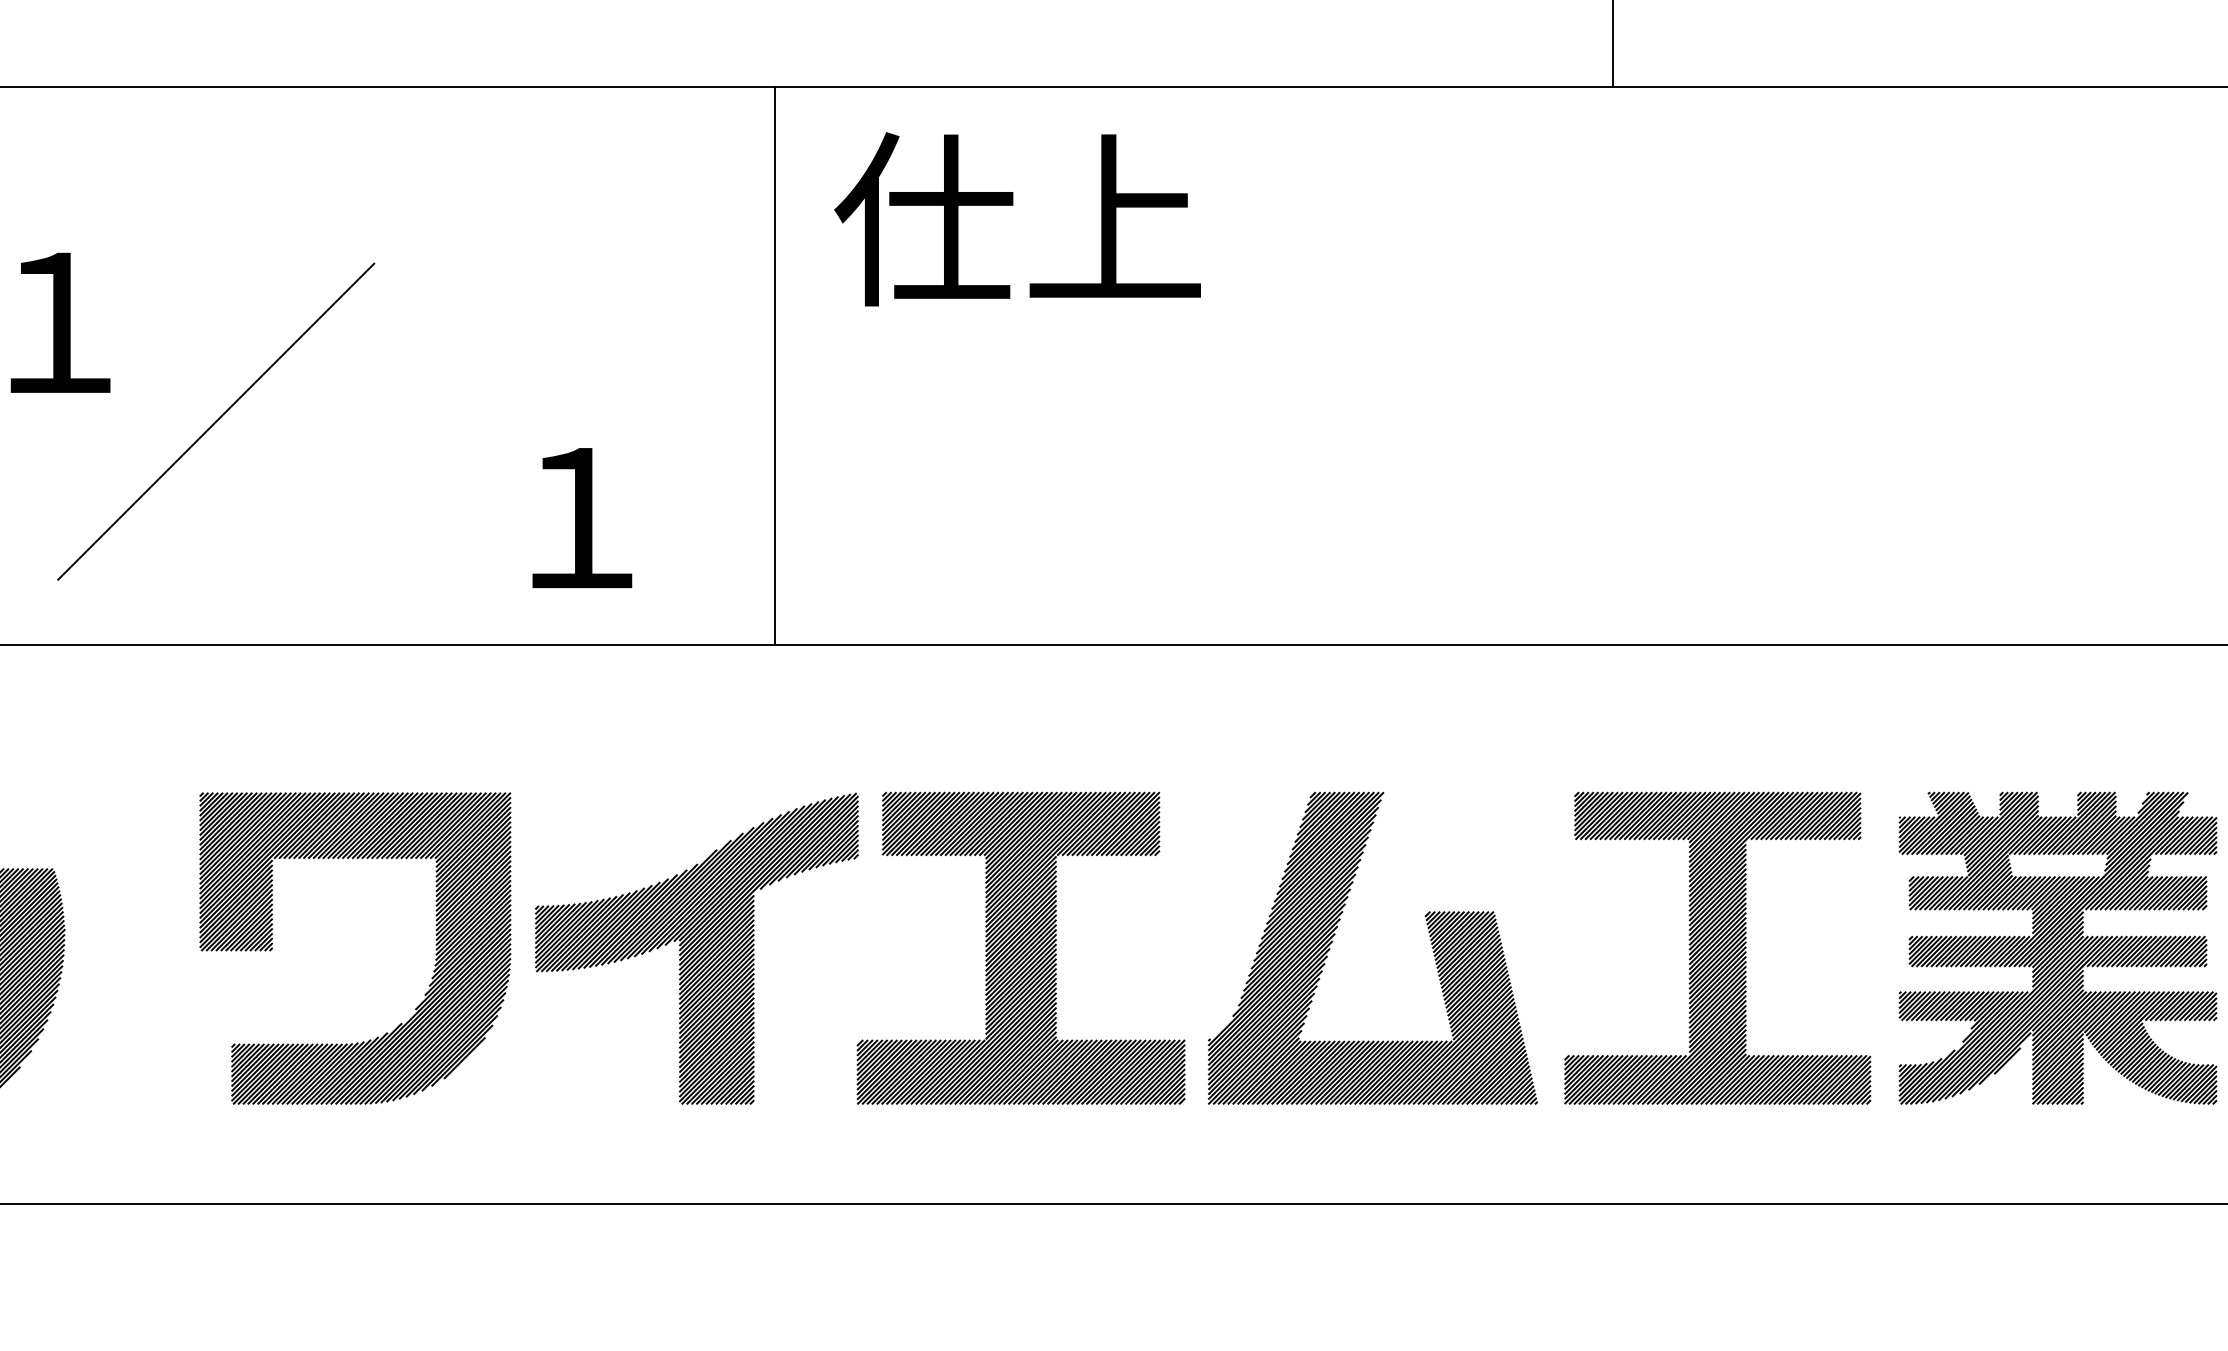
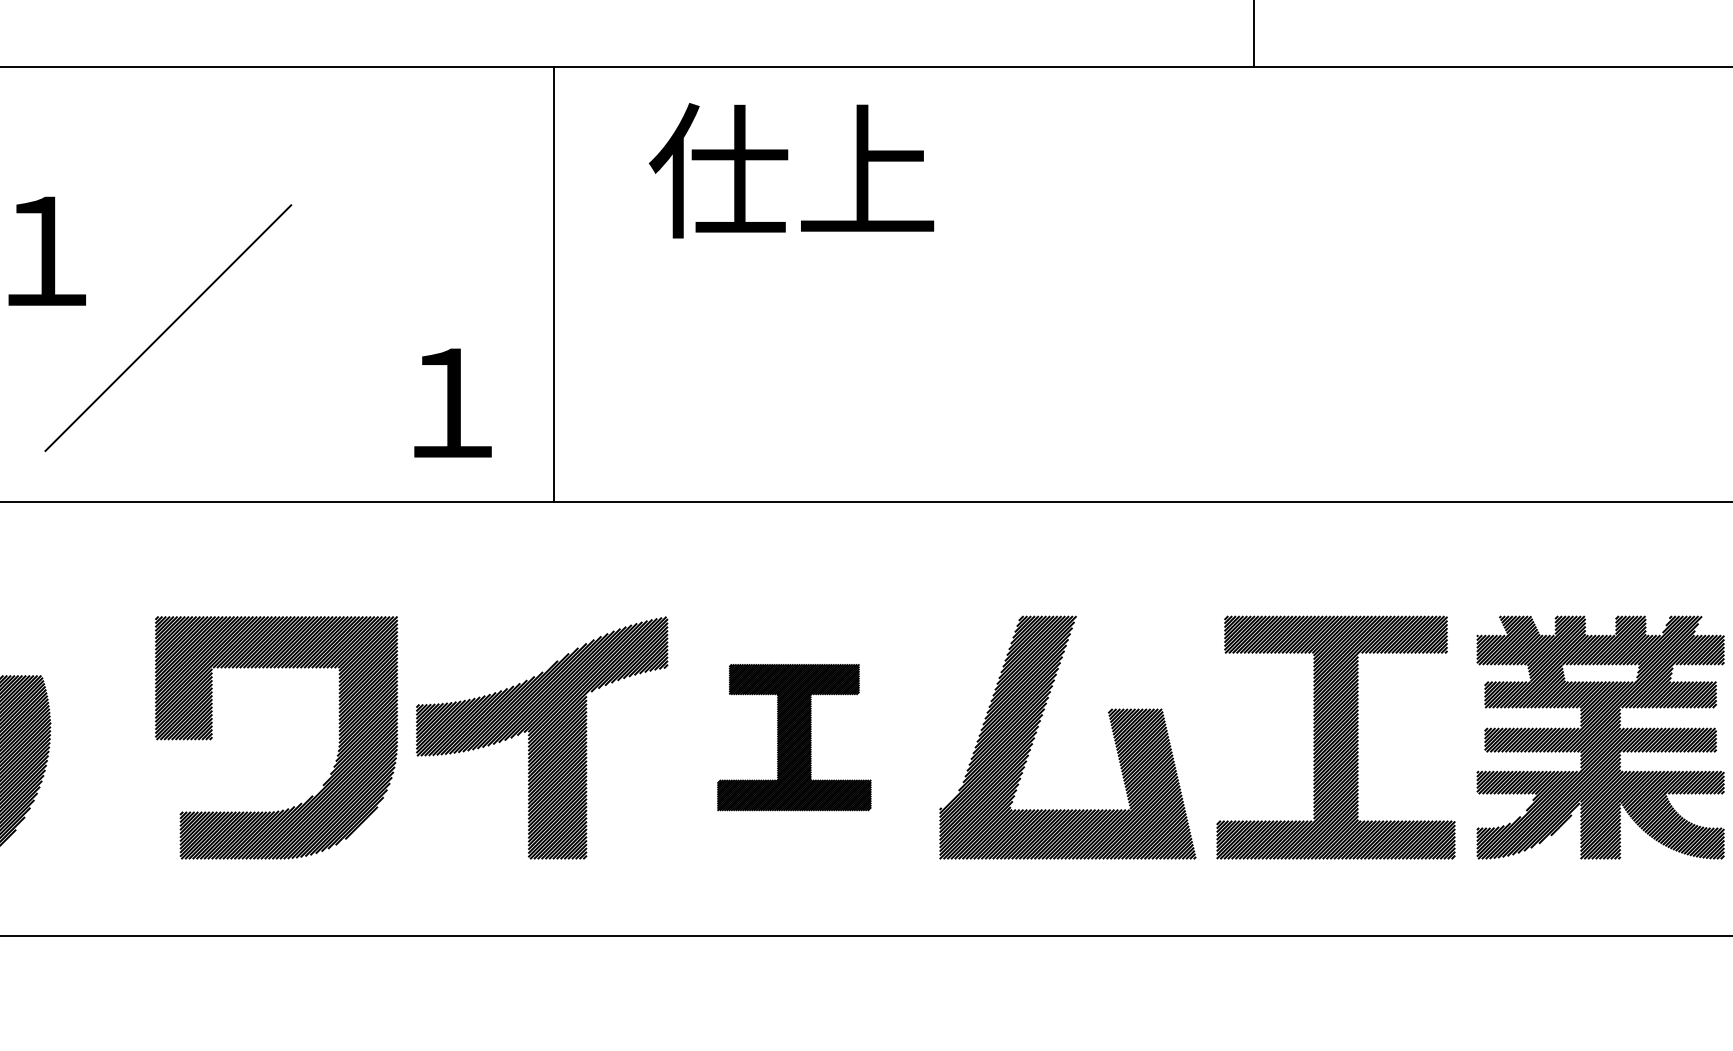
line: (774, 365) -> (553, 284), moved
part: (1021, 948) -> (794, 737), size x0.6

